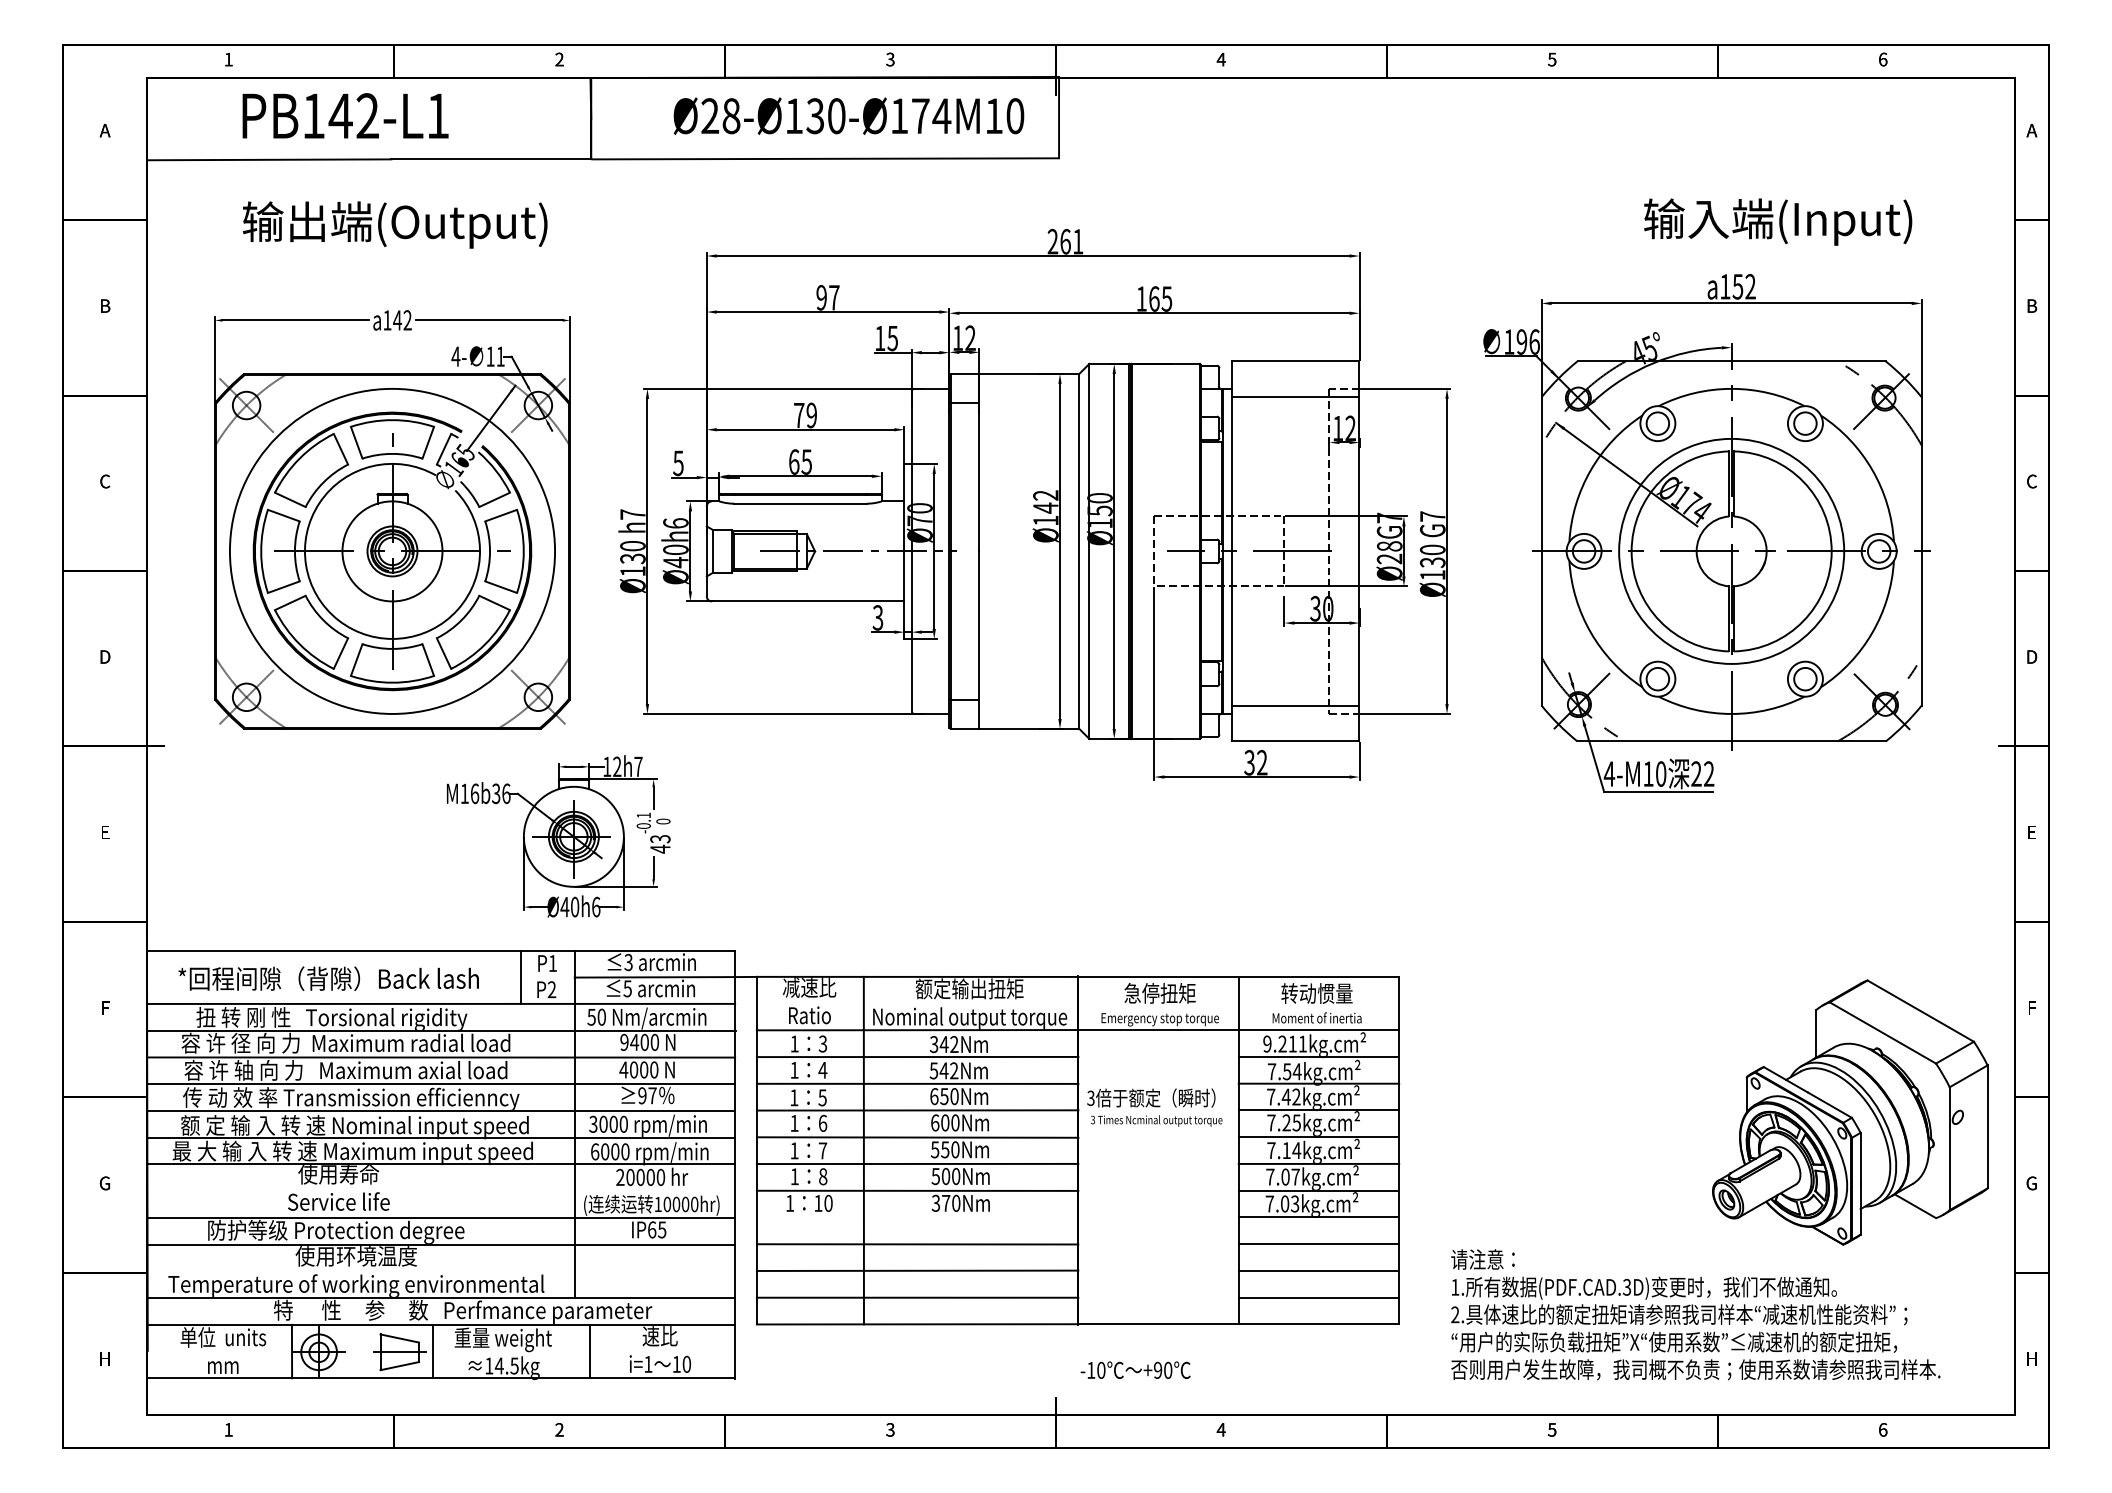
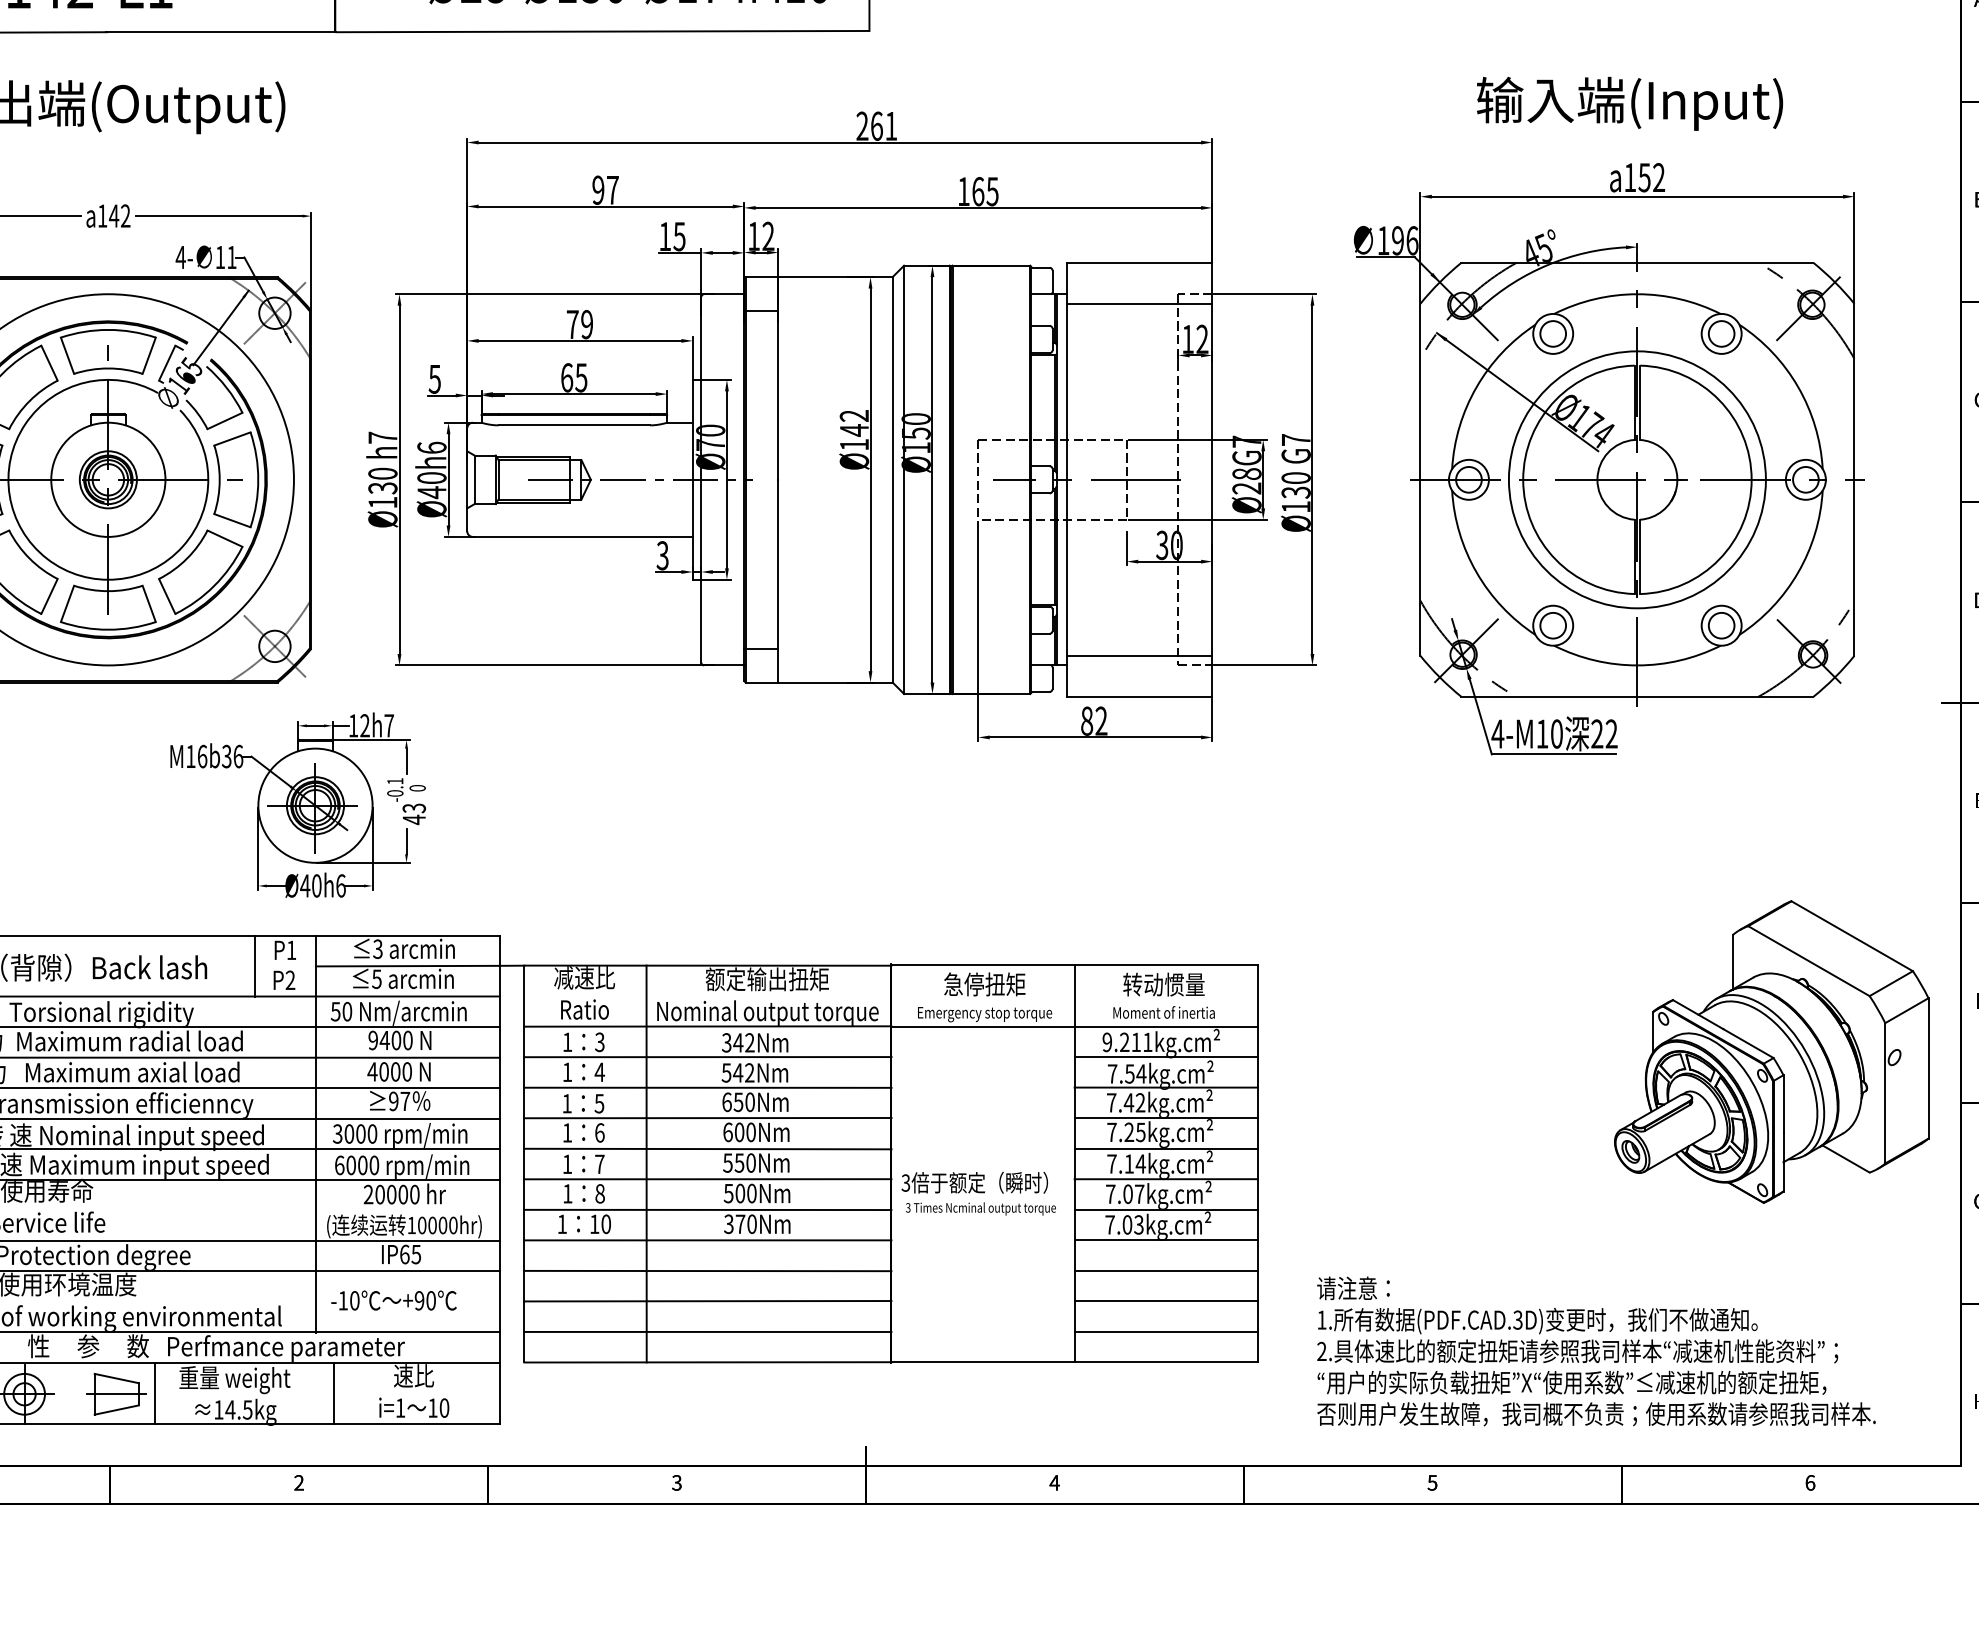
text: (1778, 221) -> (1630, 103), moved
text: (1249, 762) -> (1086, 720), 32 -> 82
text: (1154, 1107) -> (978, 1193), moved
part: (1850, 1112) -> (1771, 1051), moved
line: (917, 1217) -> (707, 1240), added
text: (1135, 1369) -> (393, 1299), moved

